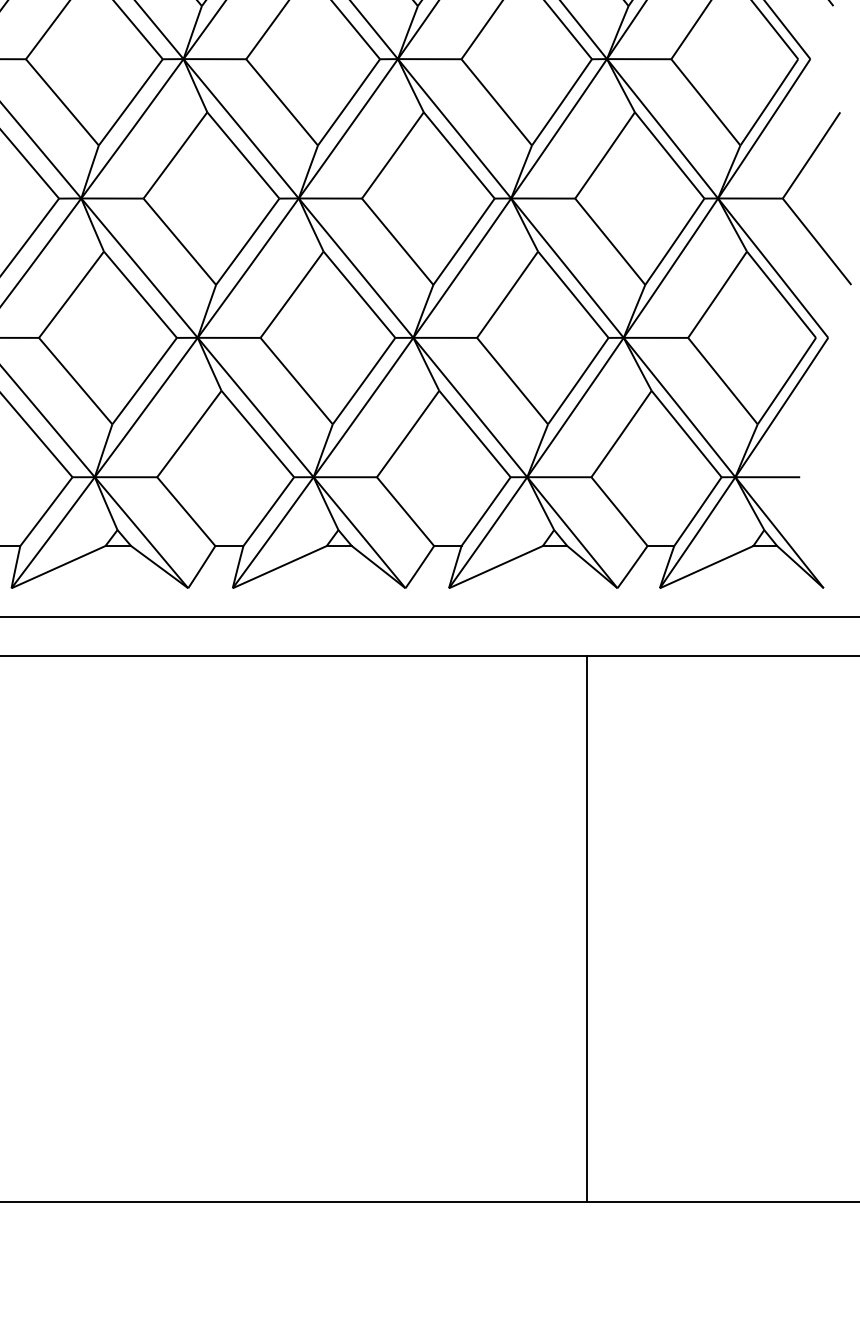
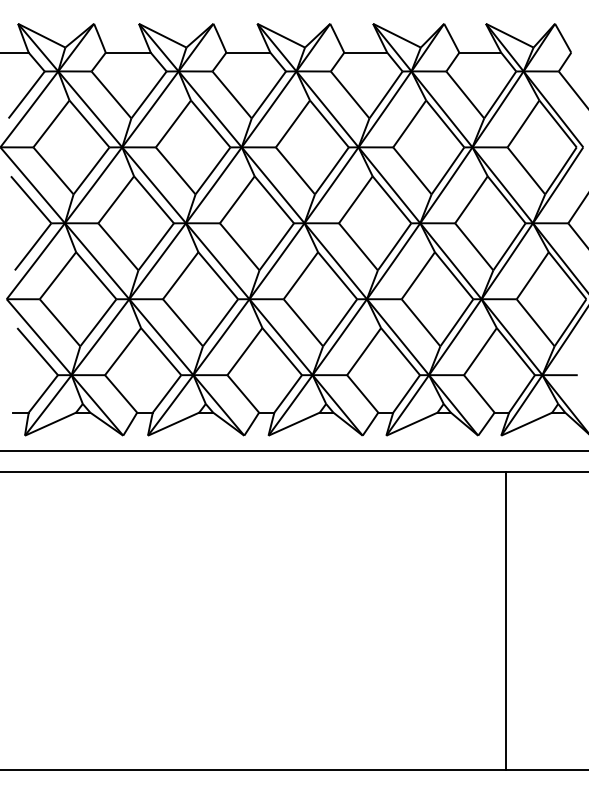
line: (586, 929) -> (505, 621), moved

